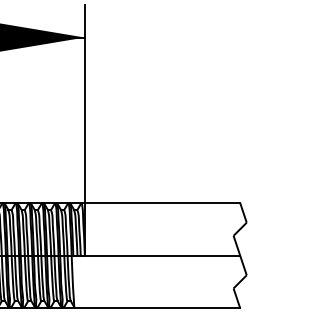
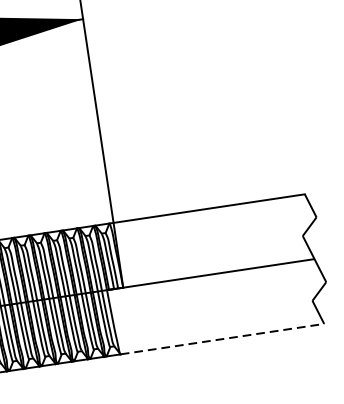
line: (157, 308) -> (222, 339), solid -> dashed

